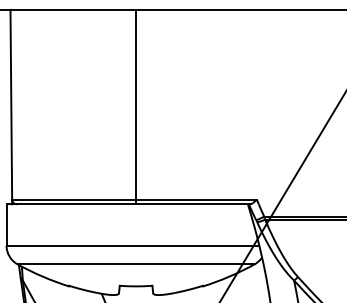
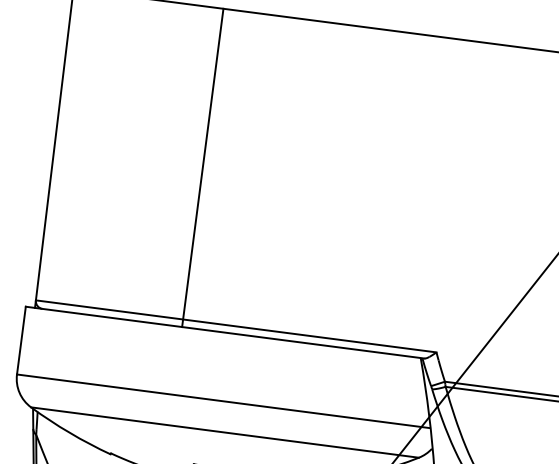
line: (136, 106) -> (203, 167), moved

